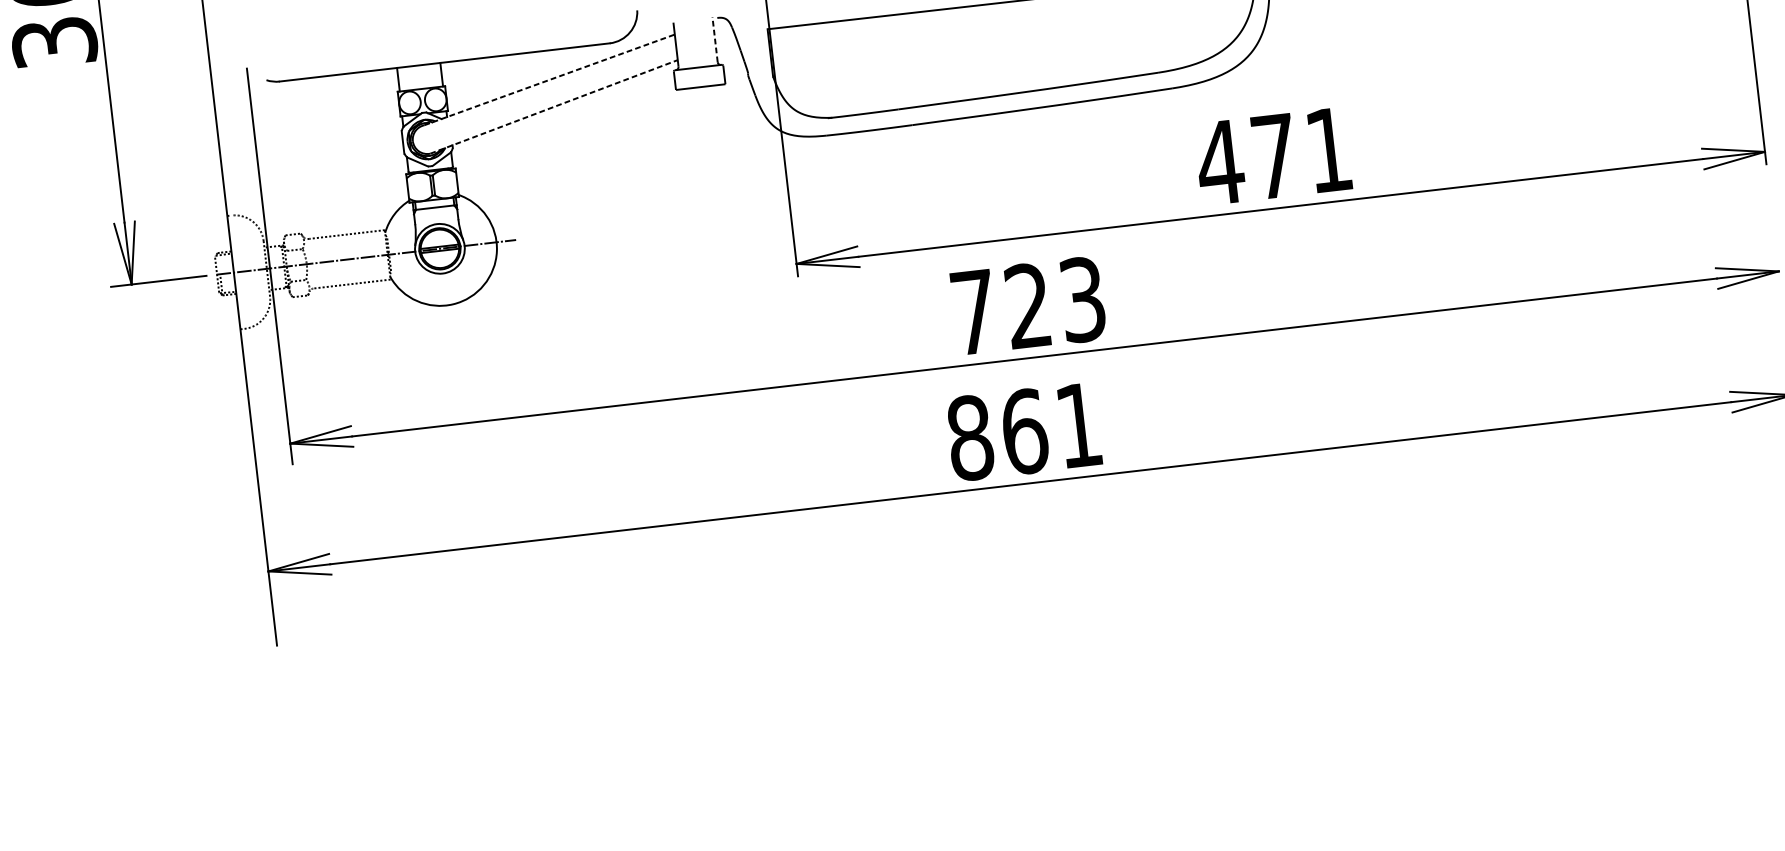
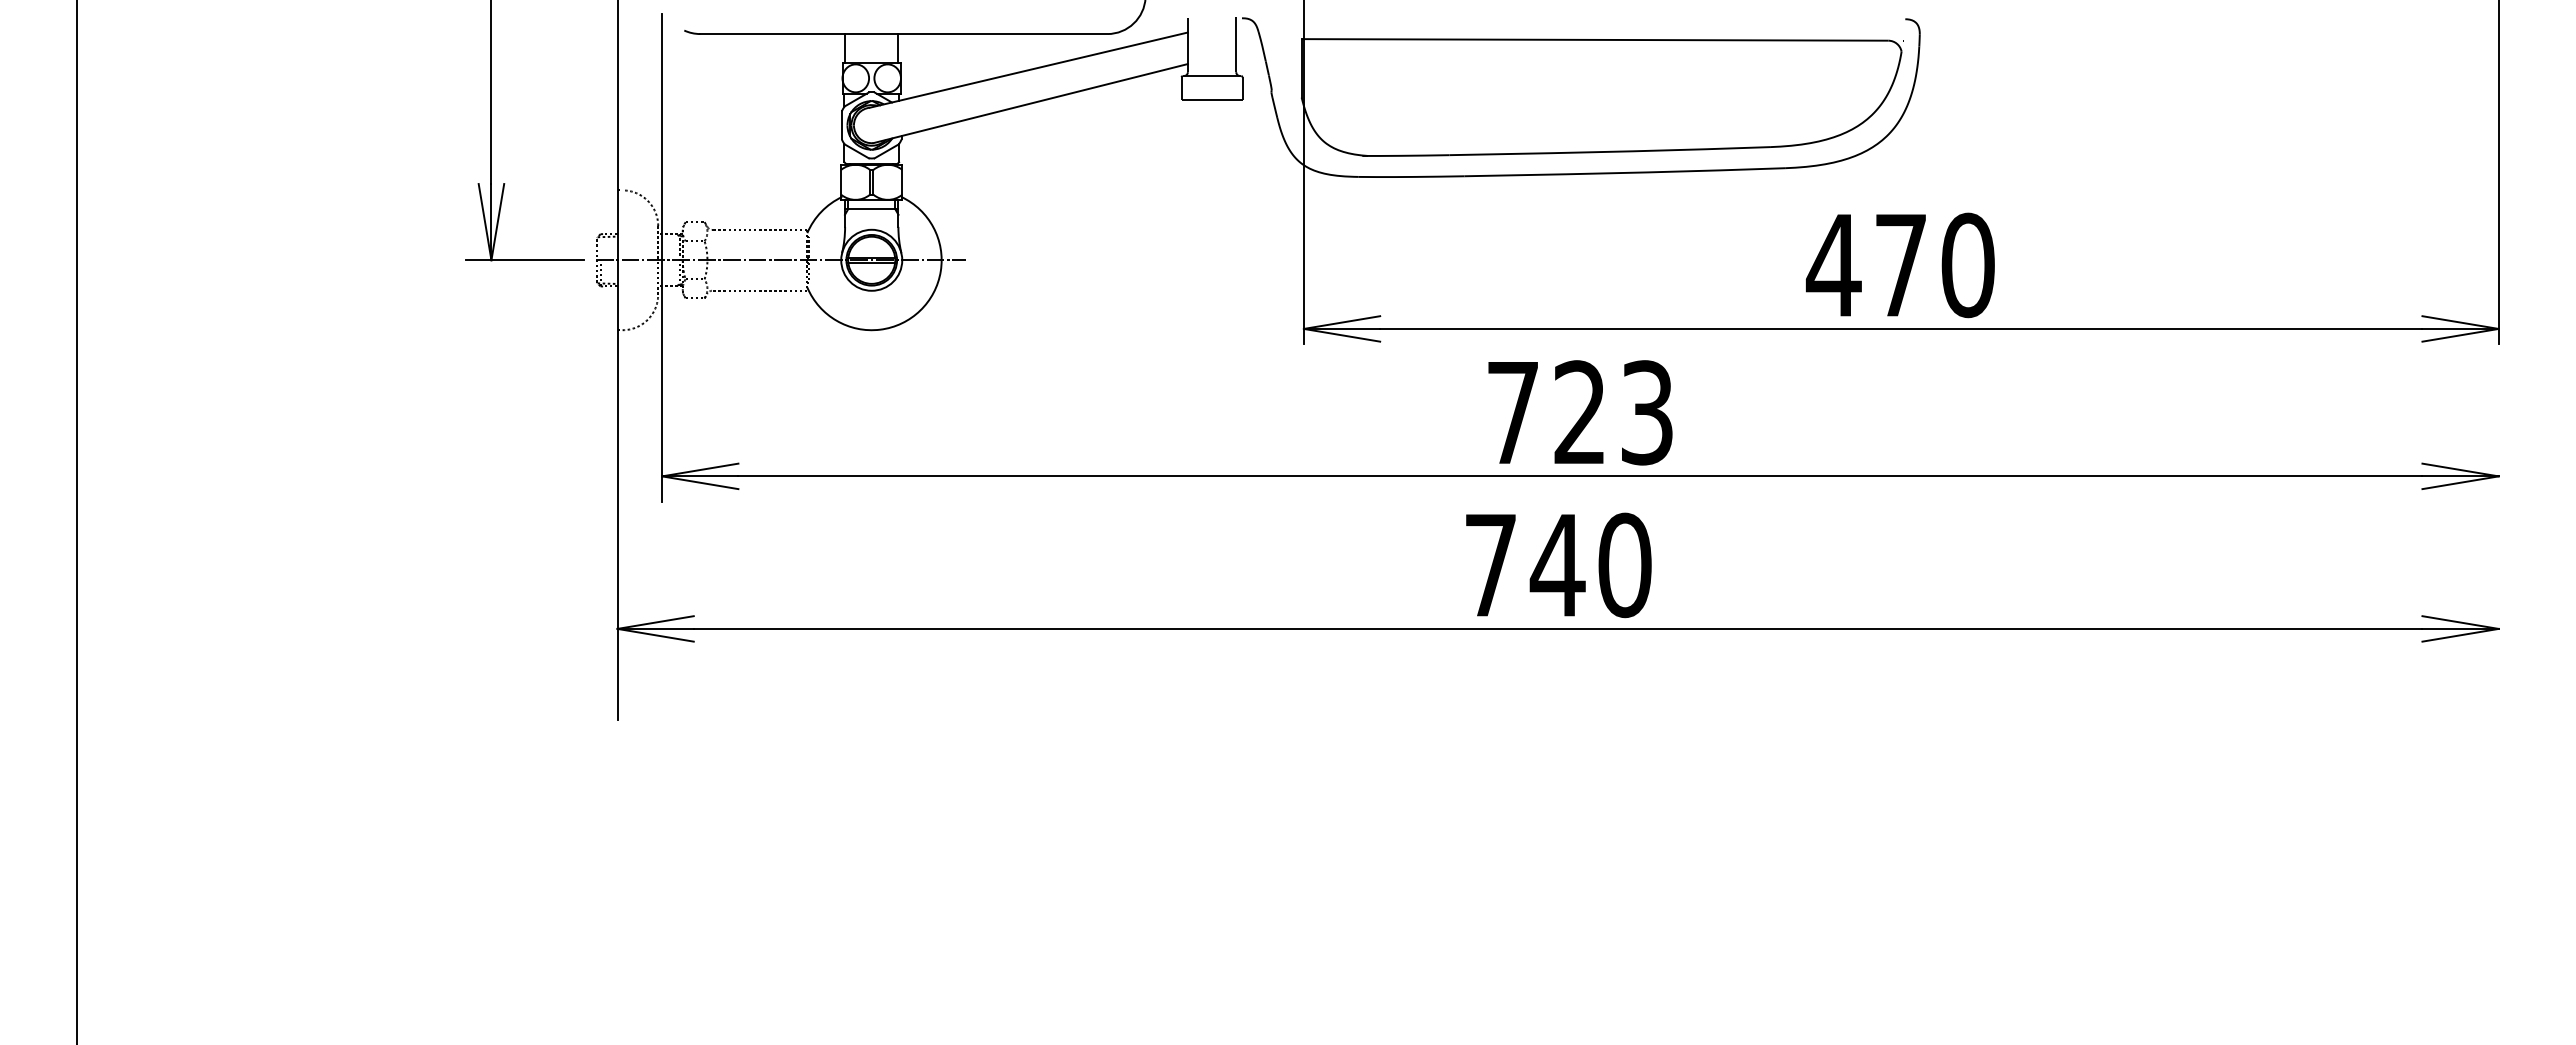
line: (715, 39) -> (1236, 44), dashed -> solid
line: (549, 80) -> (1029, 70), dashed -> solid
line: (554, 106) -> (1031, 103), dashed -> solid
text: (1328, 150) -> (1967, 265), 471 -> 470
text: (1024, 431) -> (1557, 565), 861 -> 740

